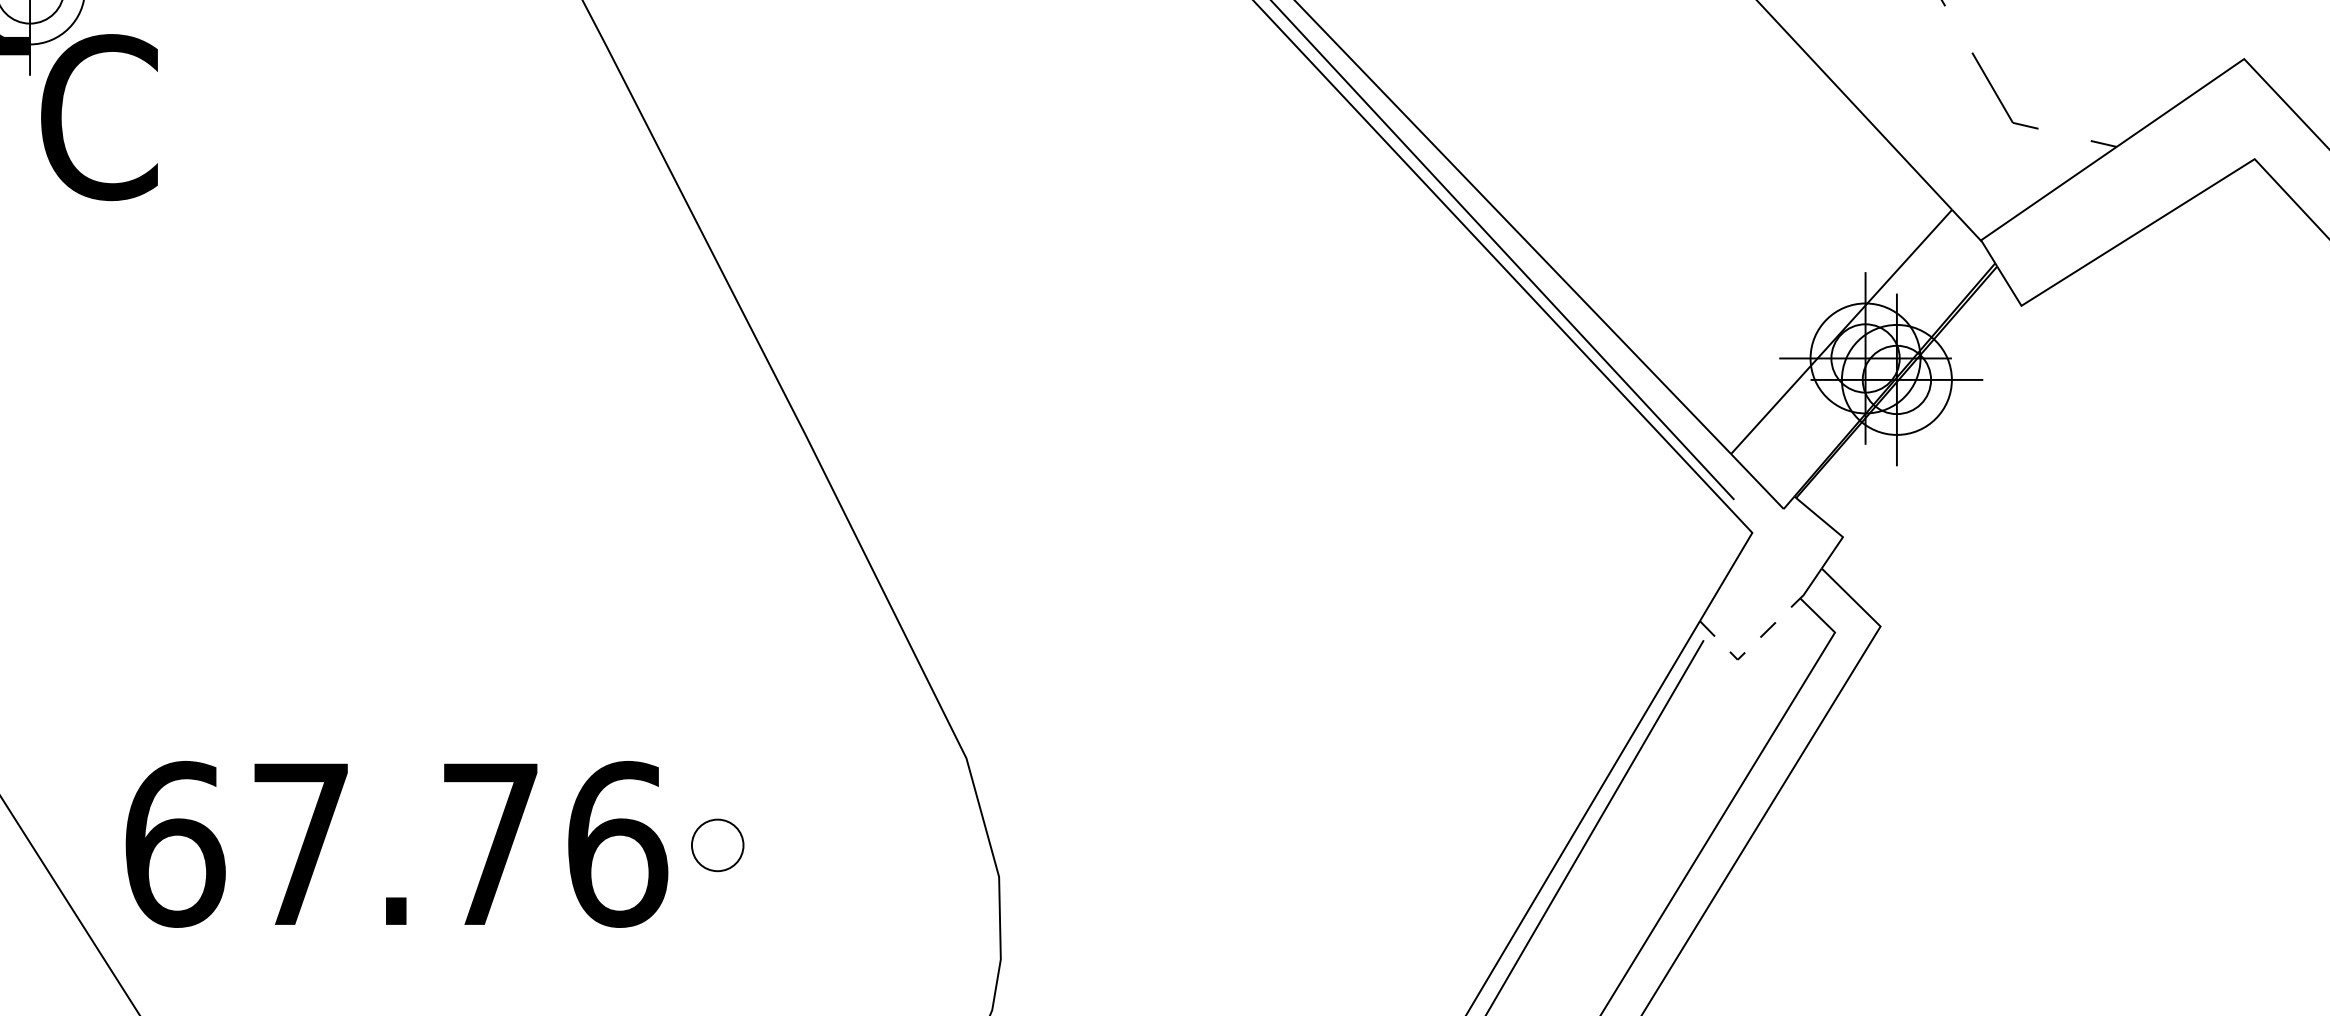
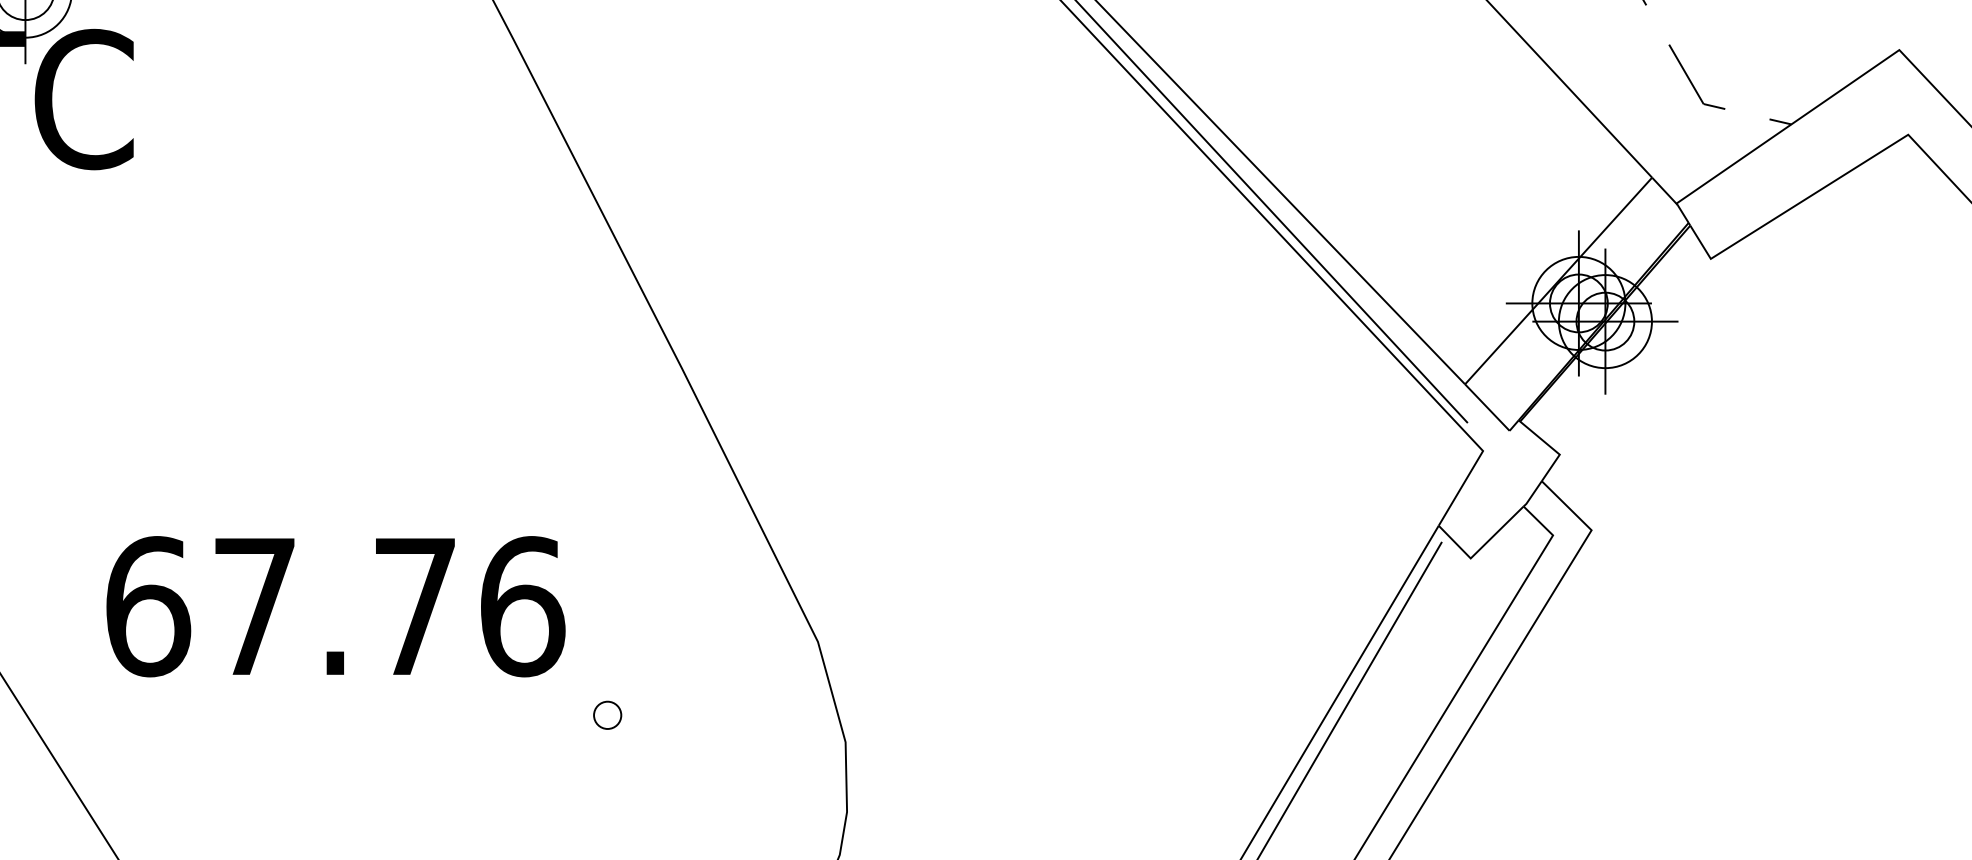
line: (1749, 648) -> (1480, 548), dashed -> solid
text: (396, 844) -> (335, 606), moved
part: (717, 844) -> (607, 714), size x0.62

